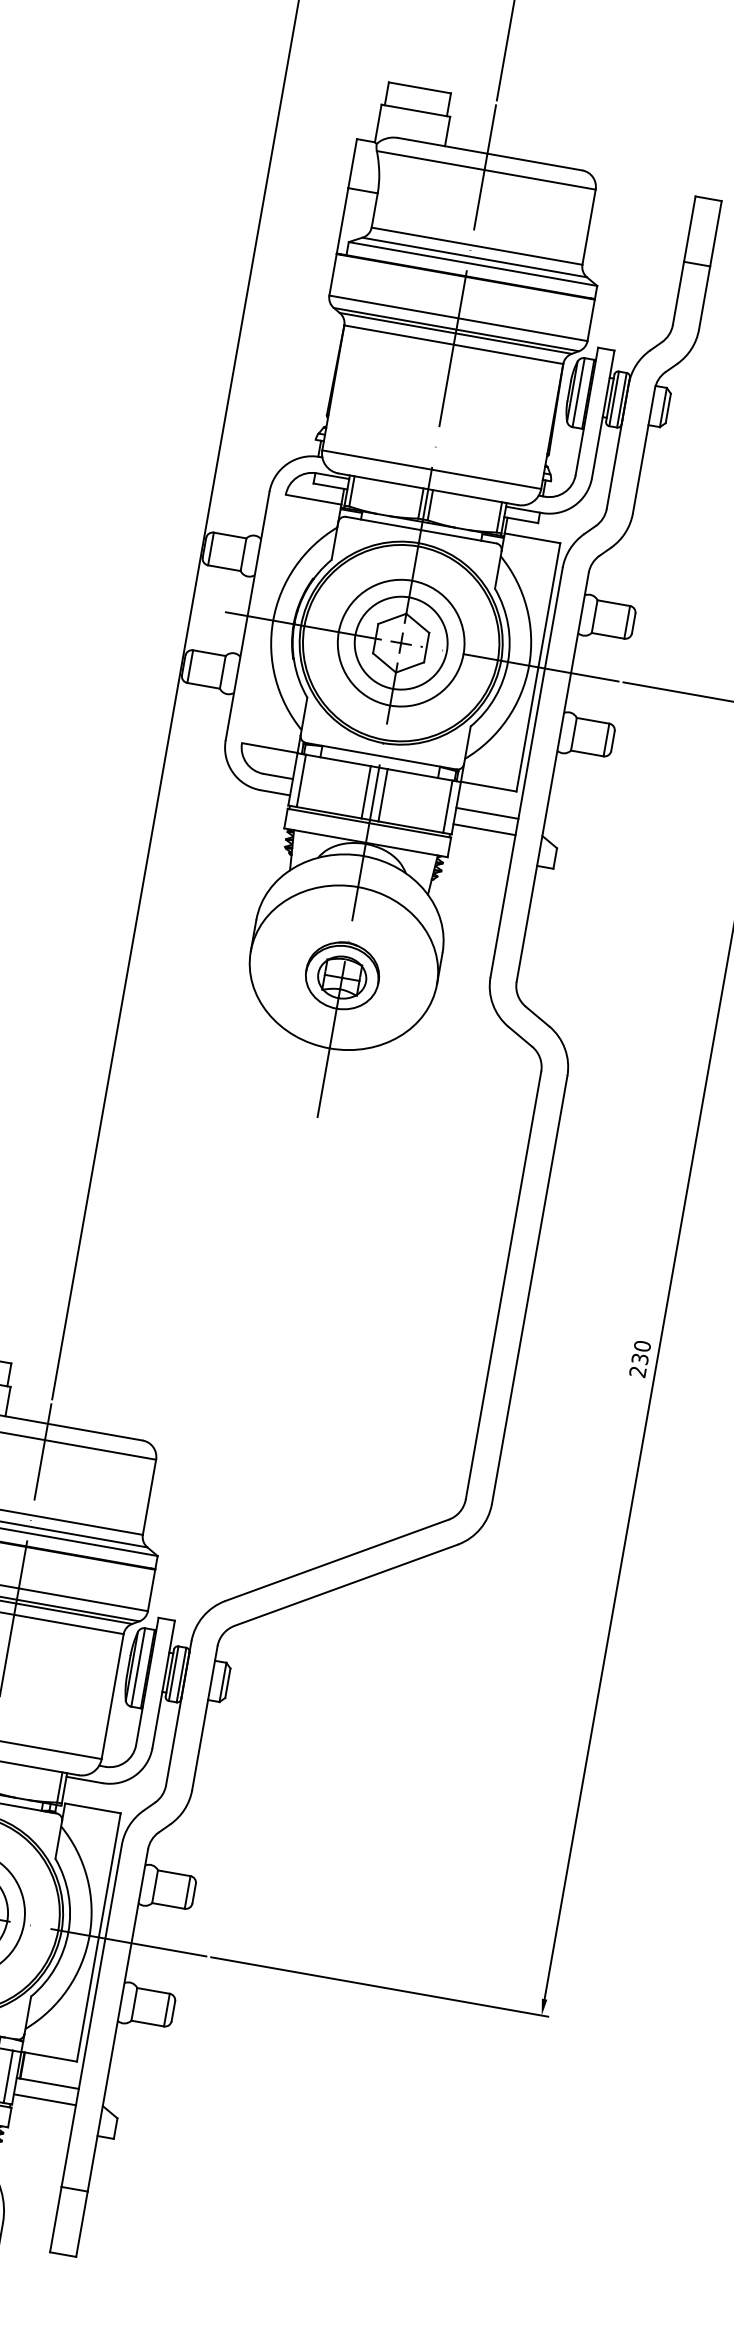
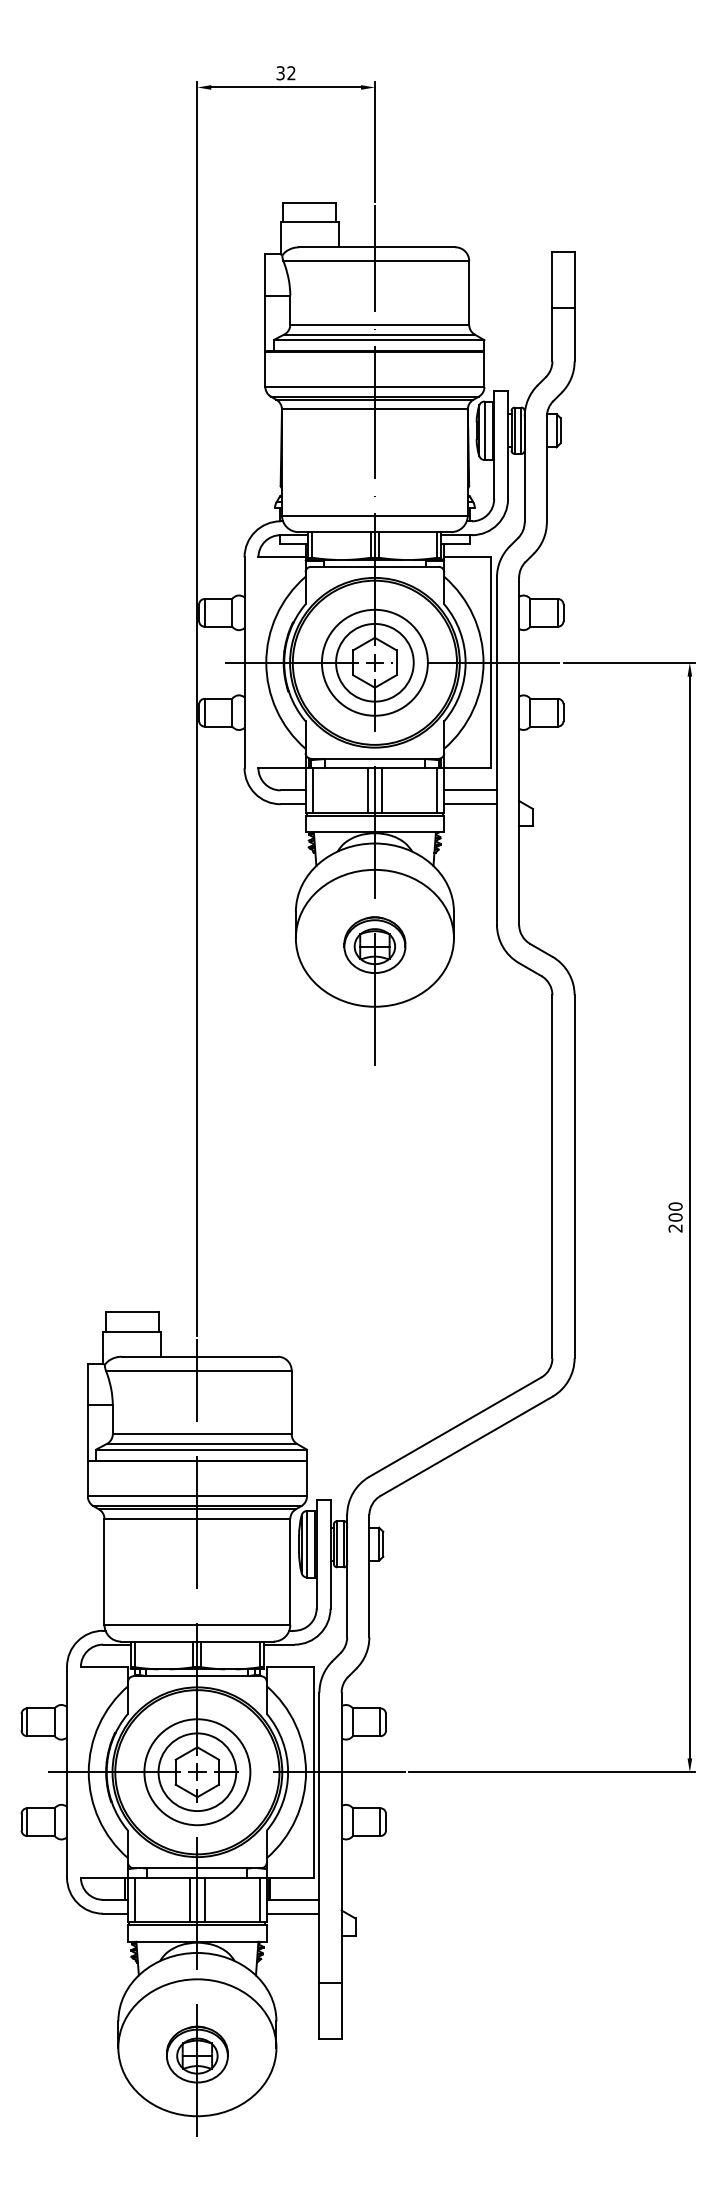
text: (640, 1359) -> (675, 1217), 230 -> 200

